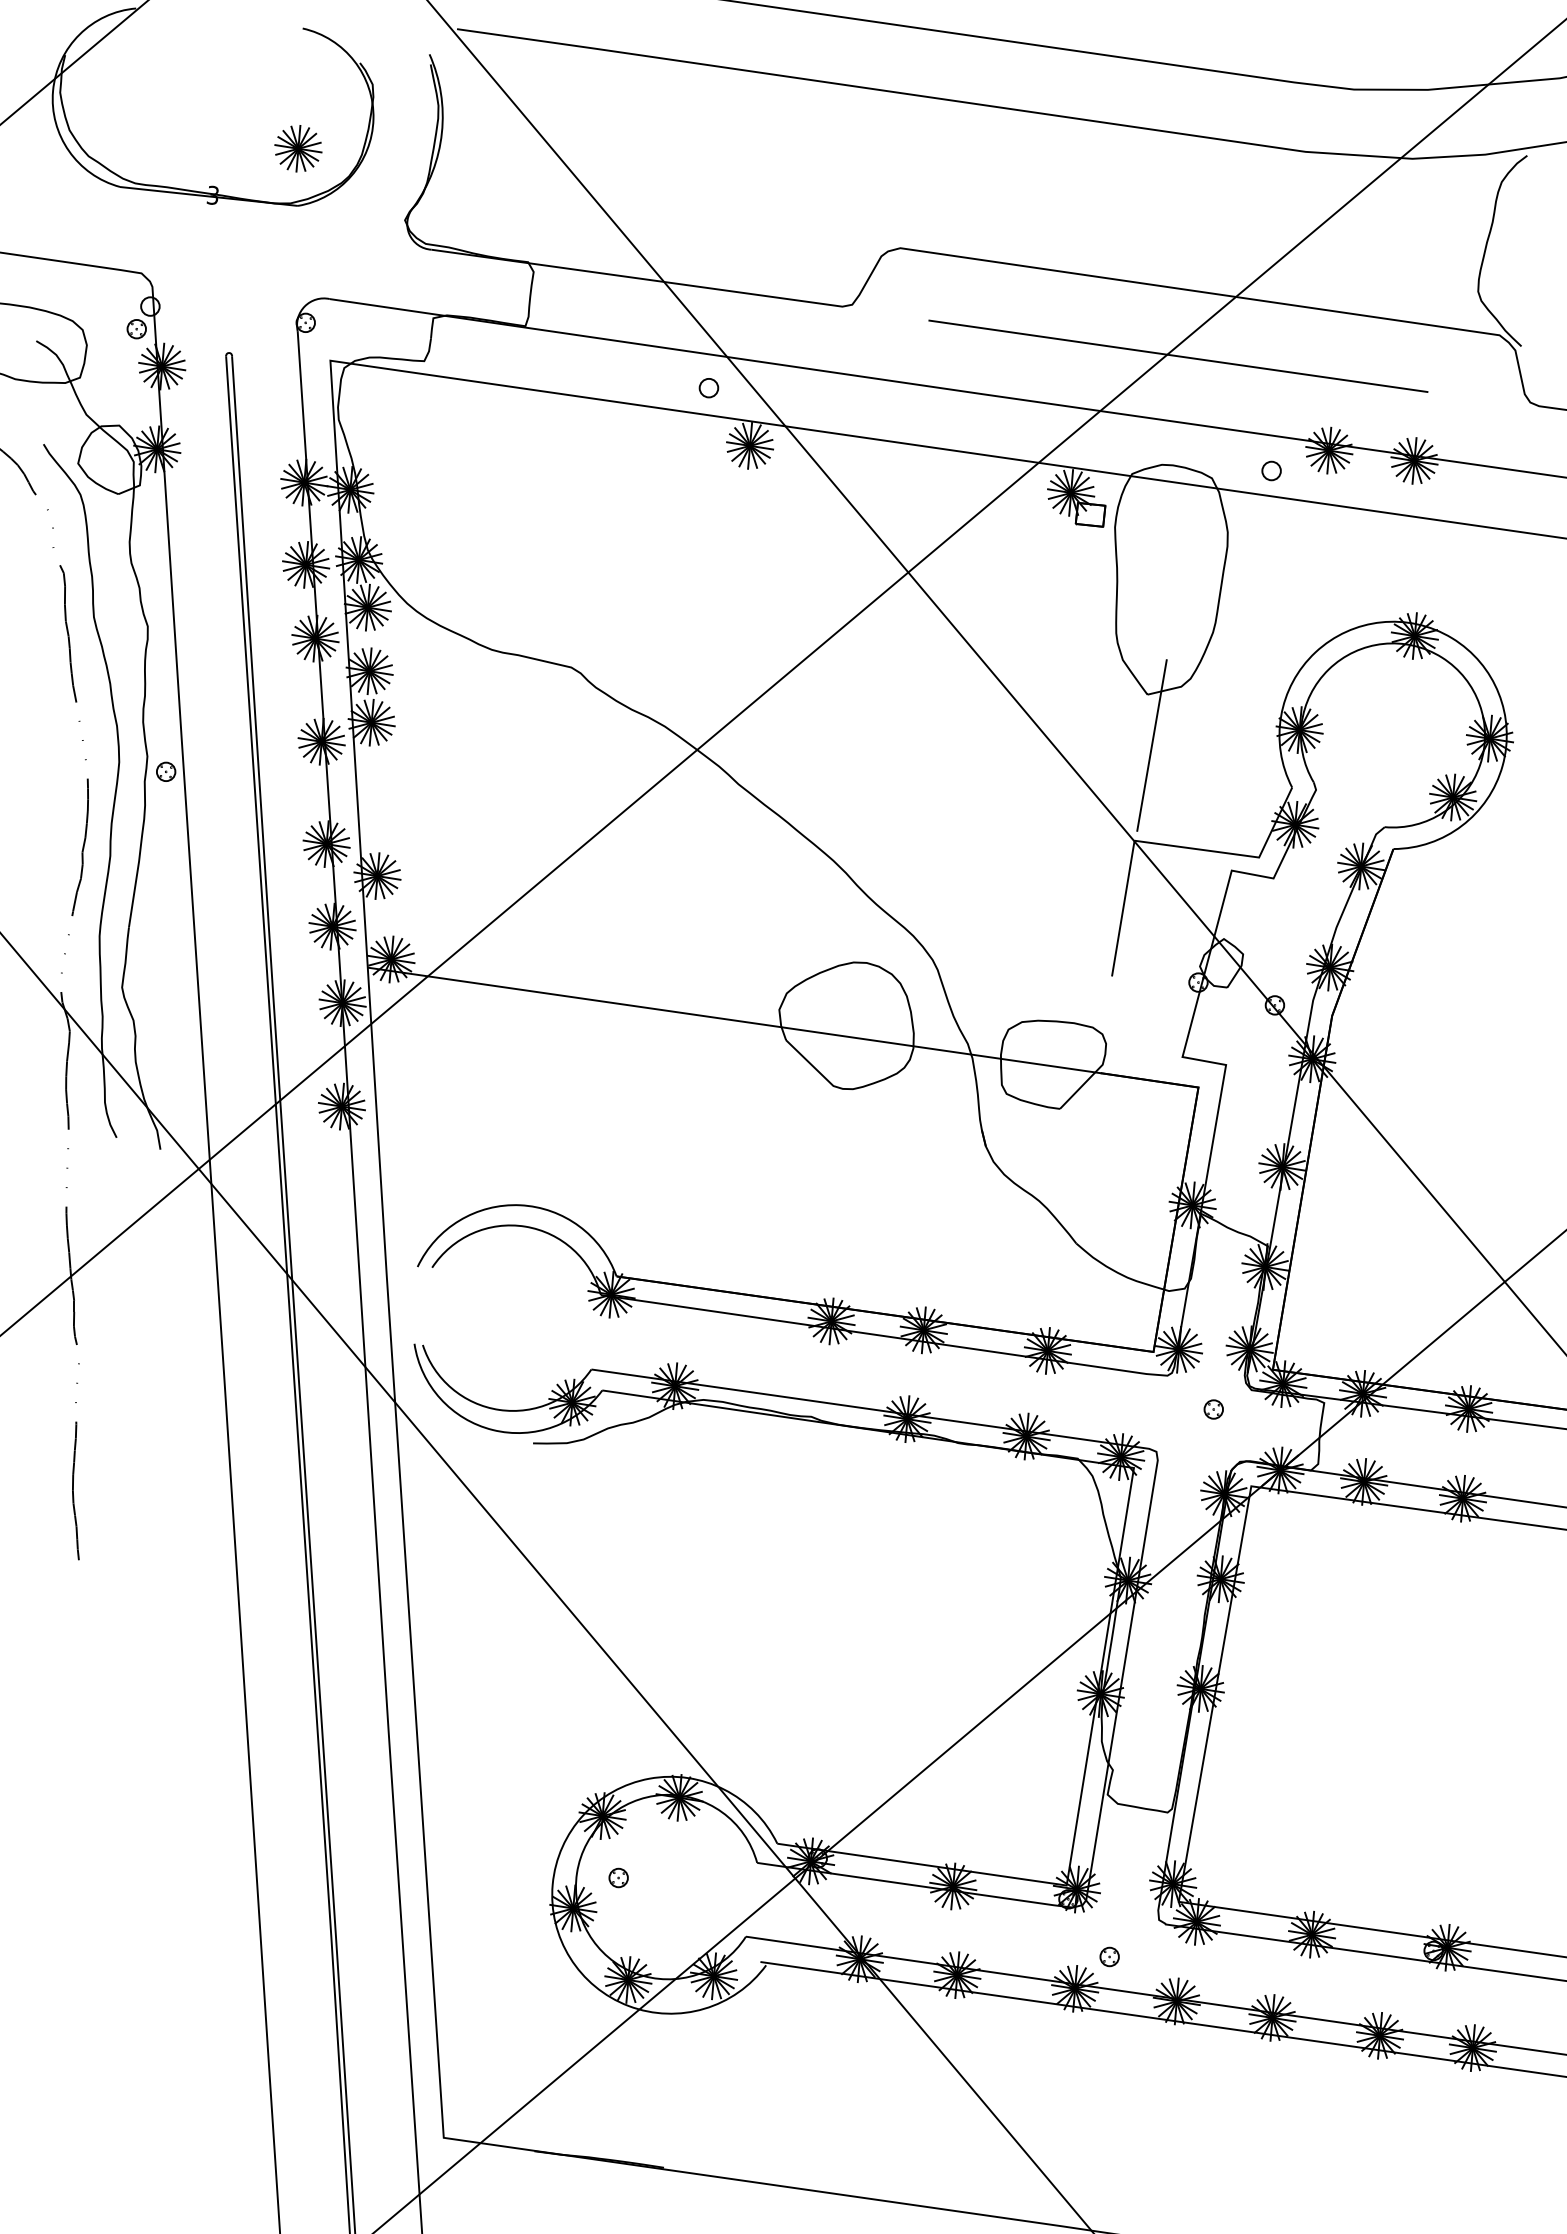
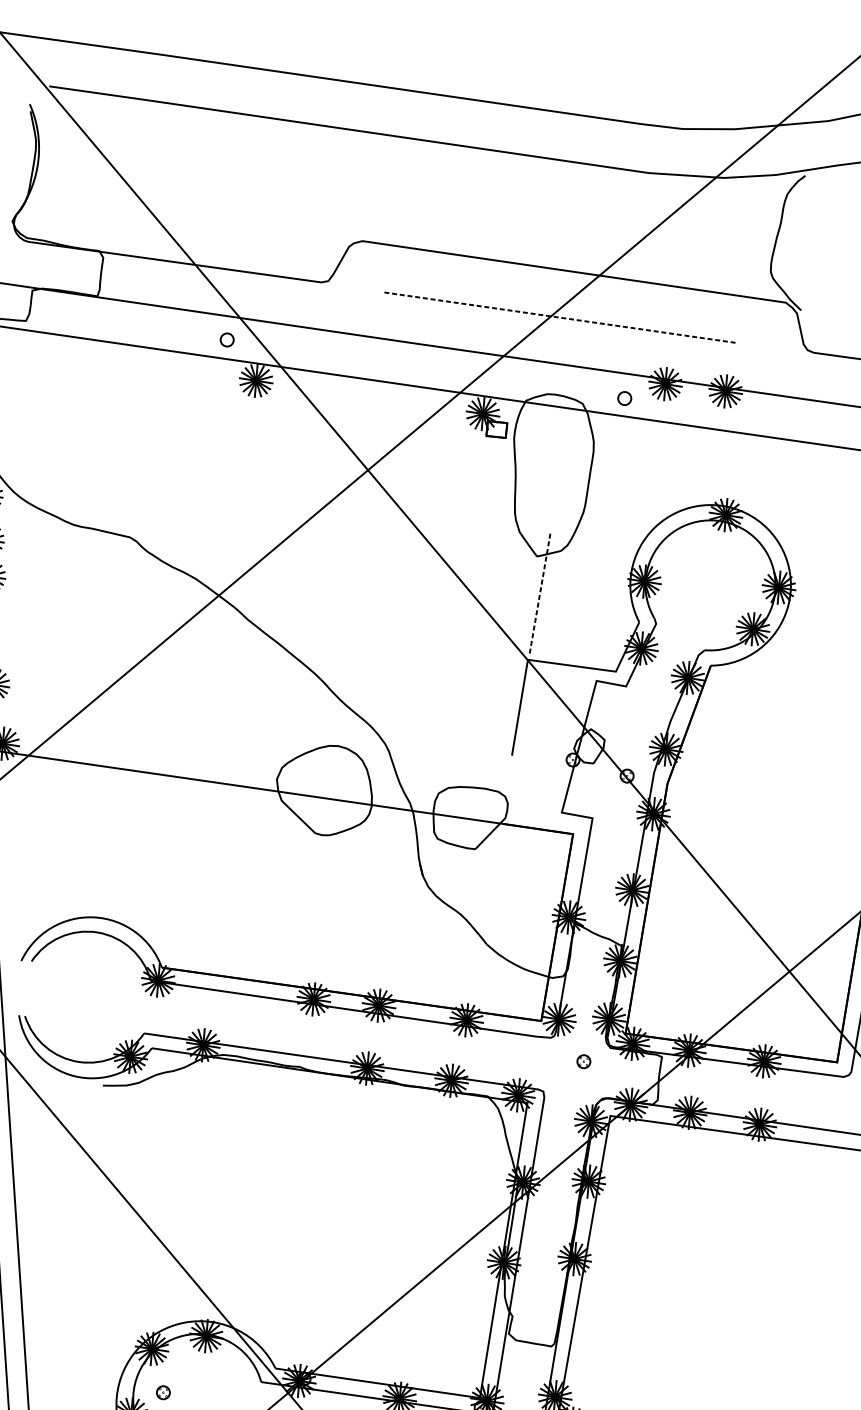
line: (1178, 356) -> (558, 317), solid -> dashed
line: (1152, 745) -> (540, 592), solid -> dashed

